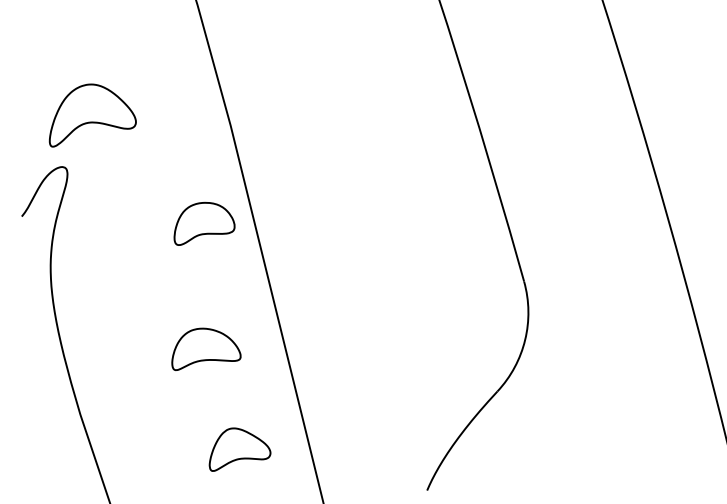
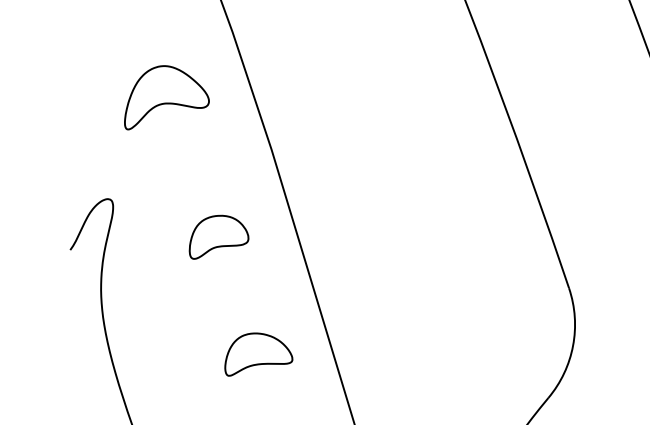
part: (92, 115) -> (165, 96), moved
part: (204, 223) -> (218, 236), moved
part: (206, 348) -> (258, 352), moved

